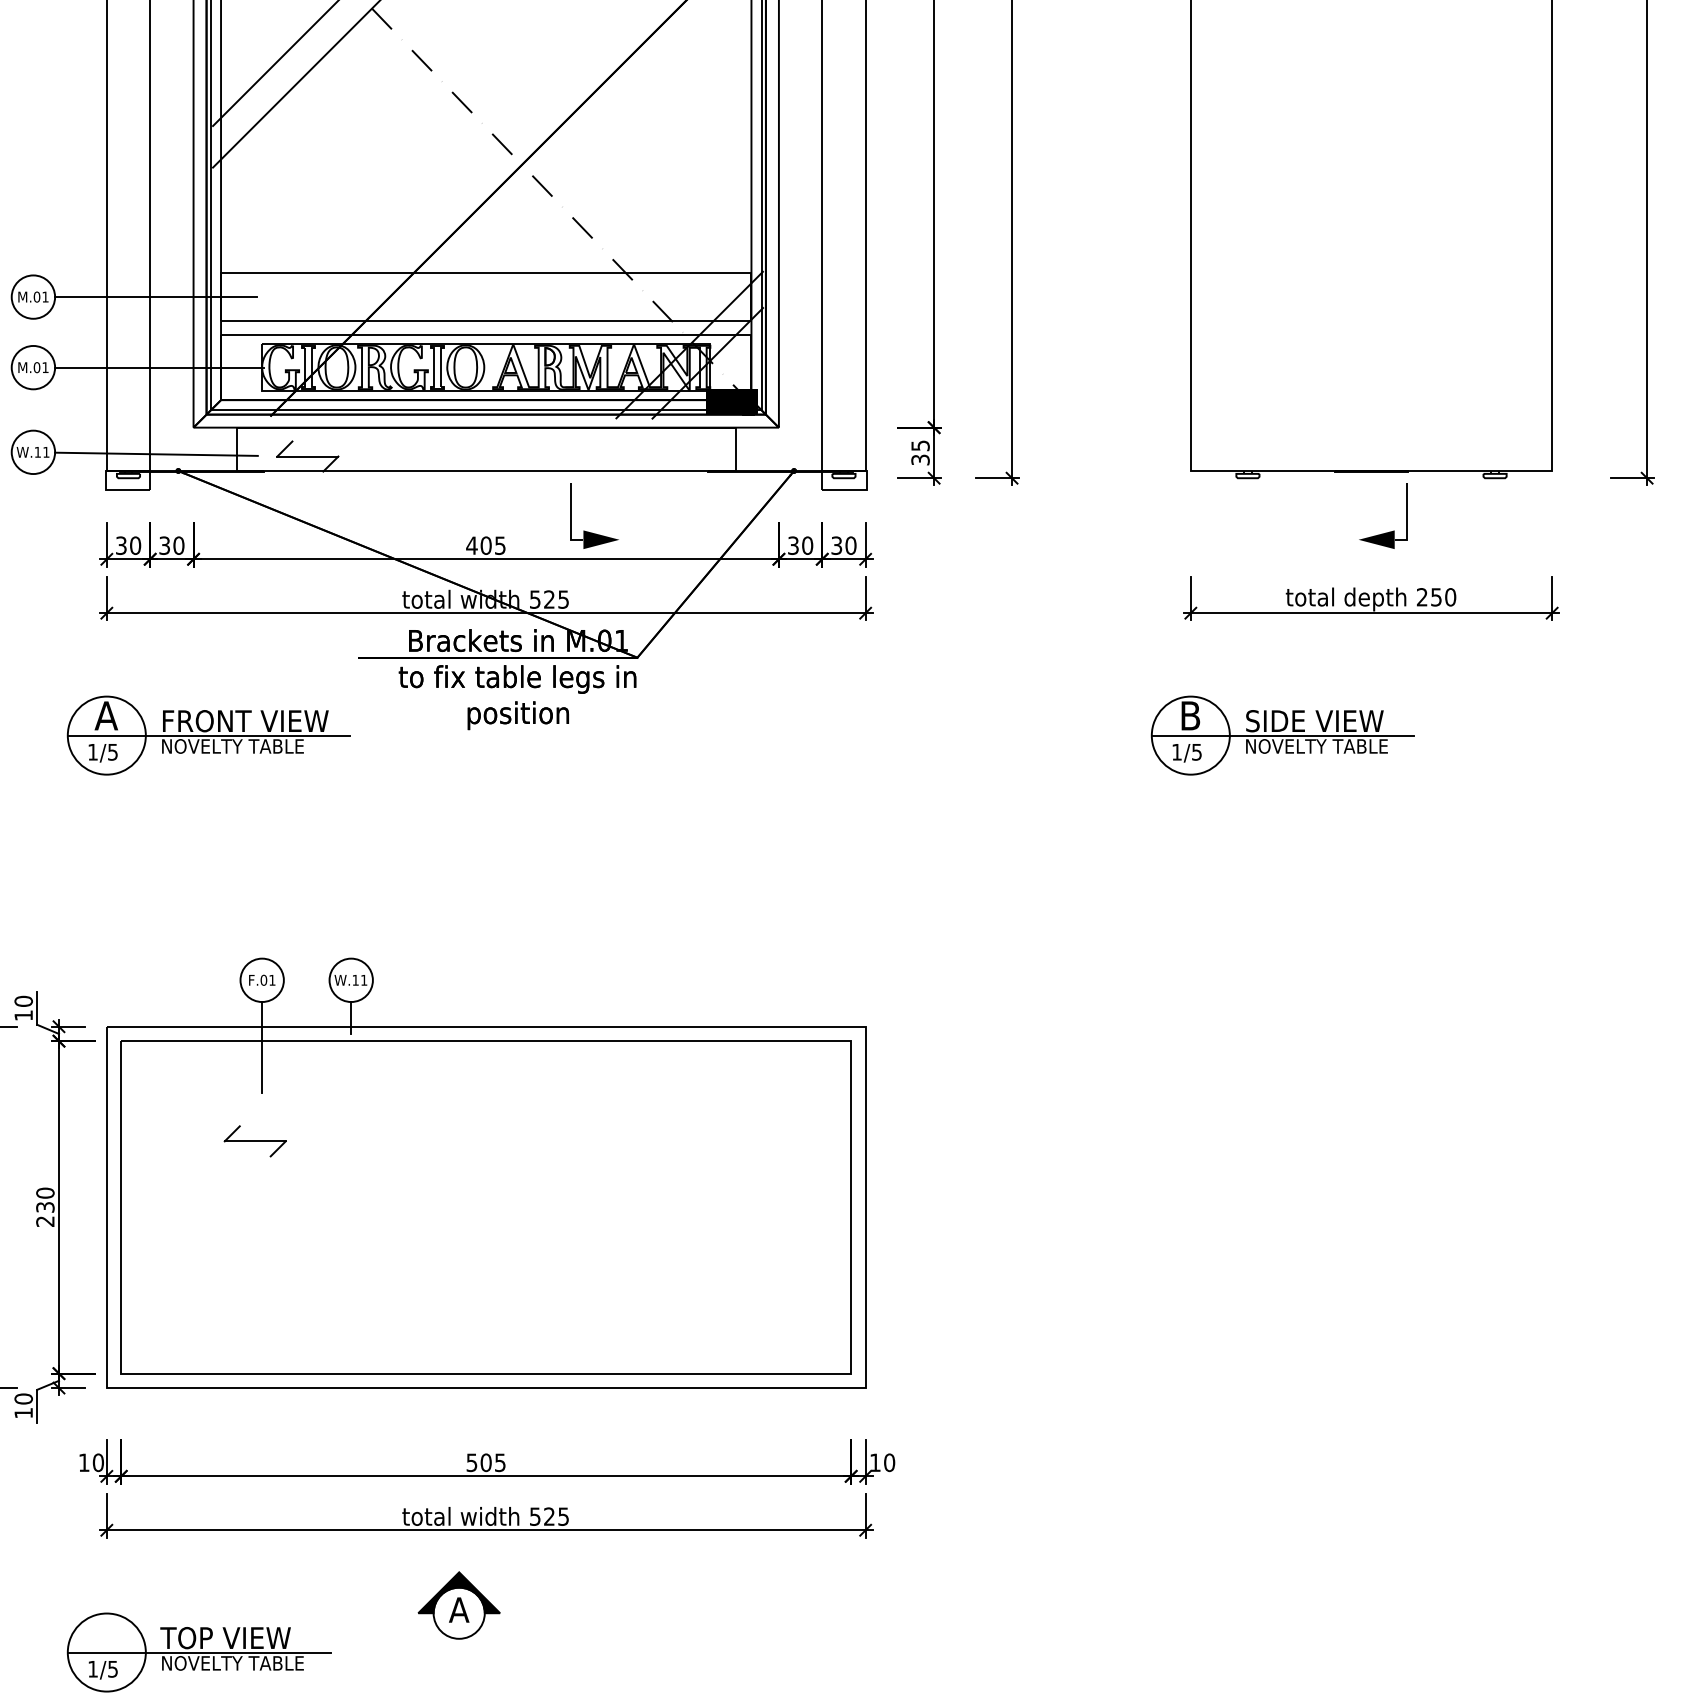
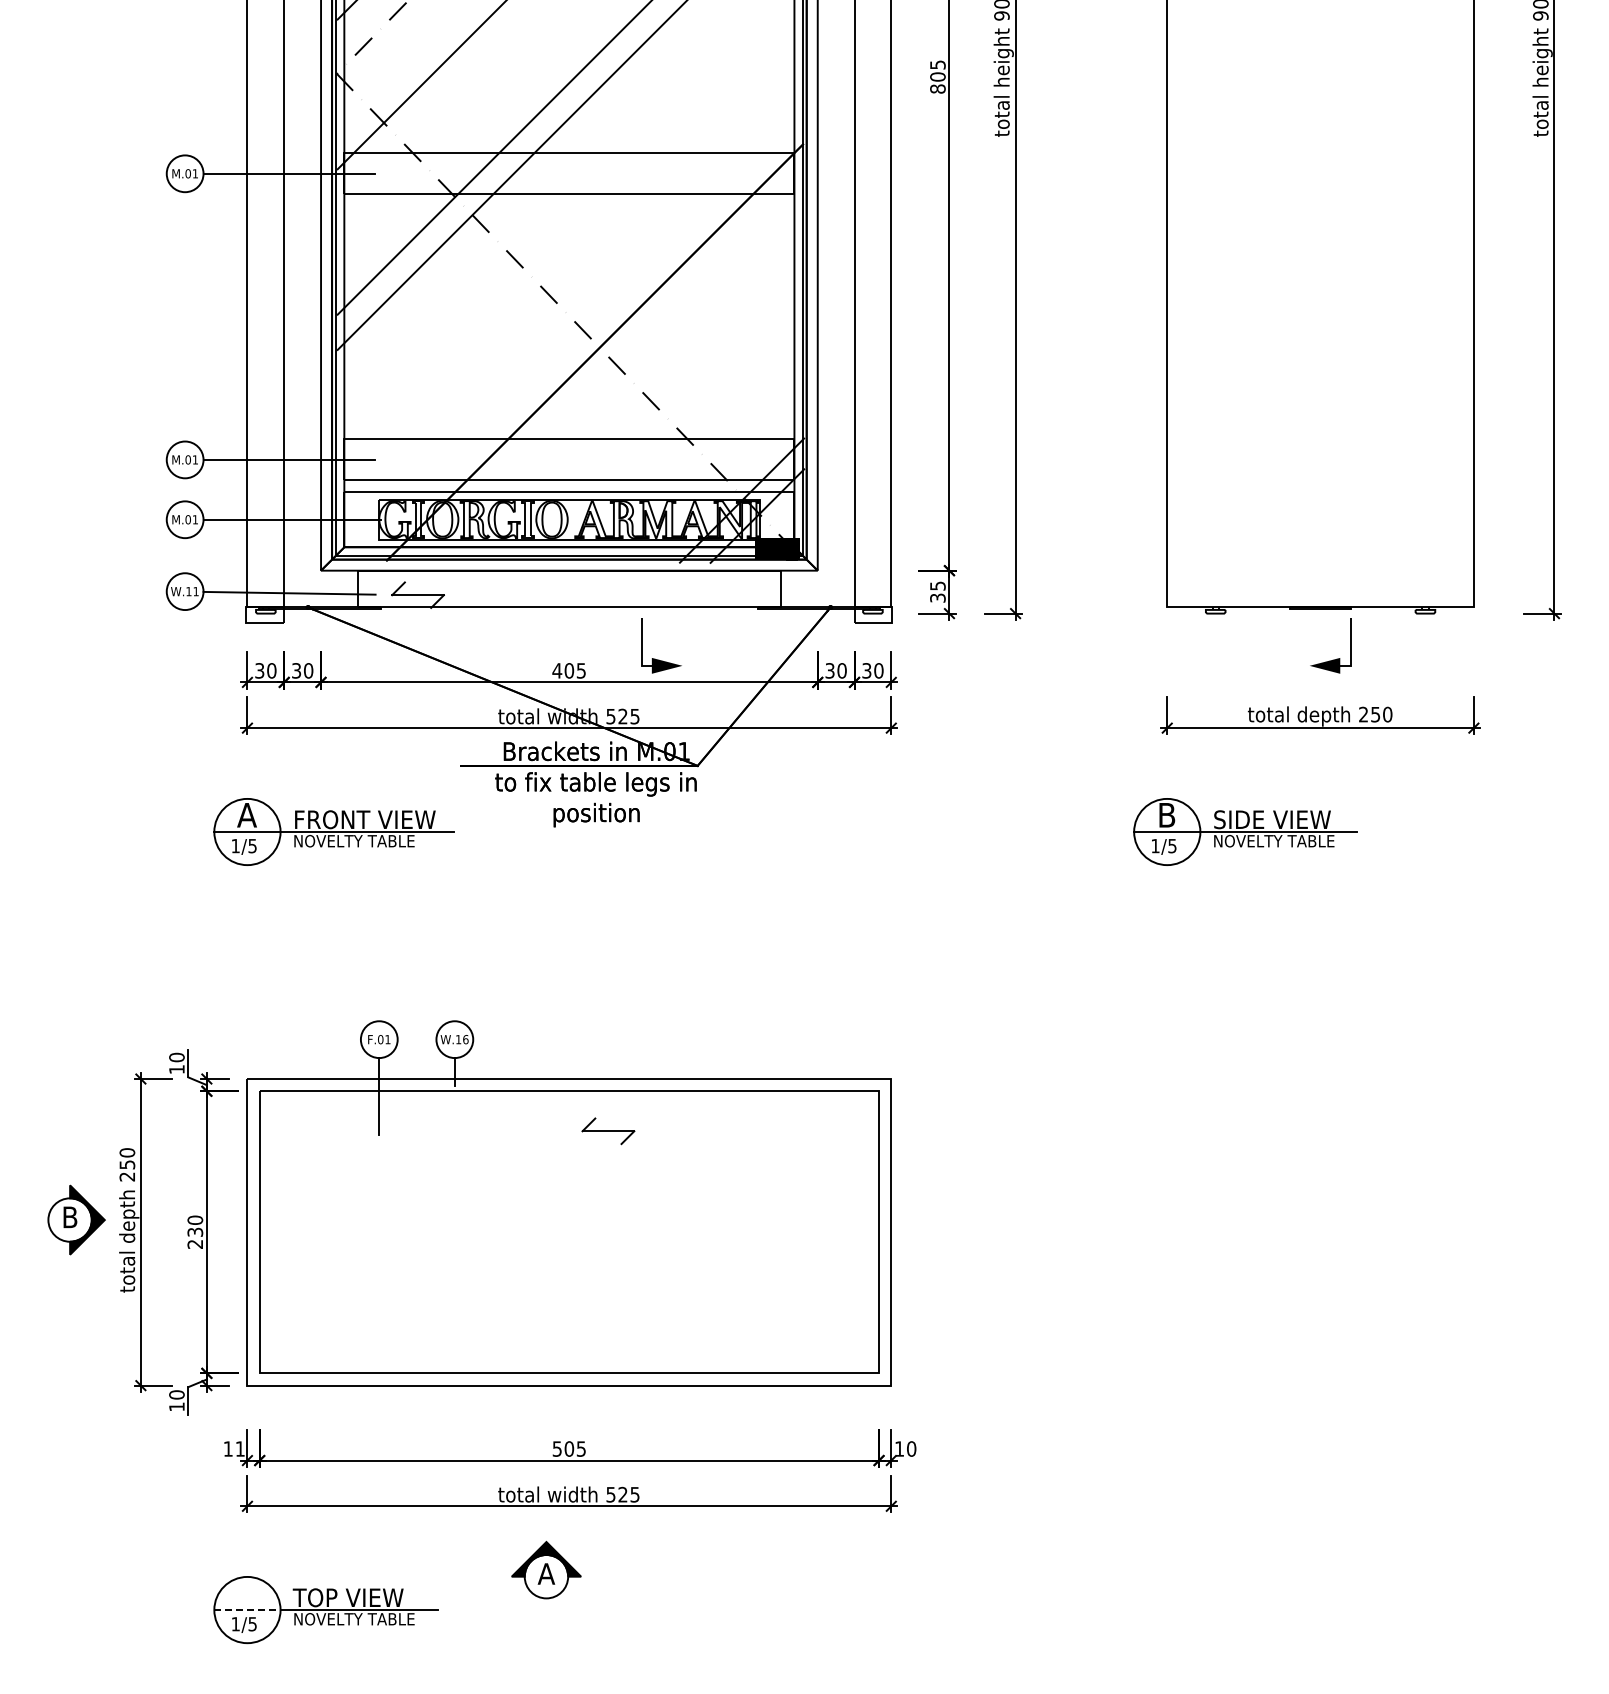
text: (363, 980) -> (465, 1039), W.11 -> W.16
part: (255, 1141) -> (608, 1131), moved
text: (98, 1462) -> (240, 1448), 10 -> 11
line: (106, 1653) -> (247, 1610), solid -> dashed

